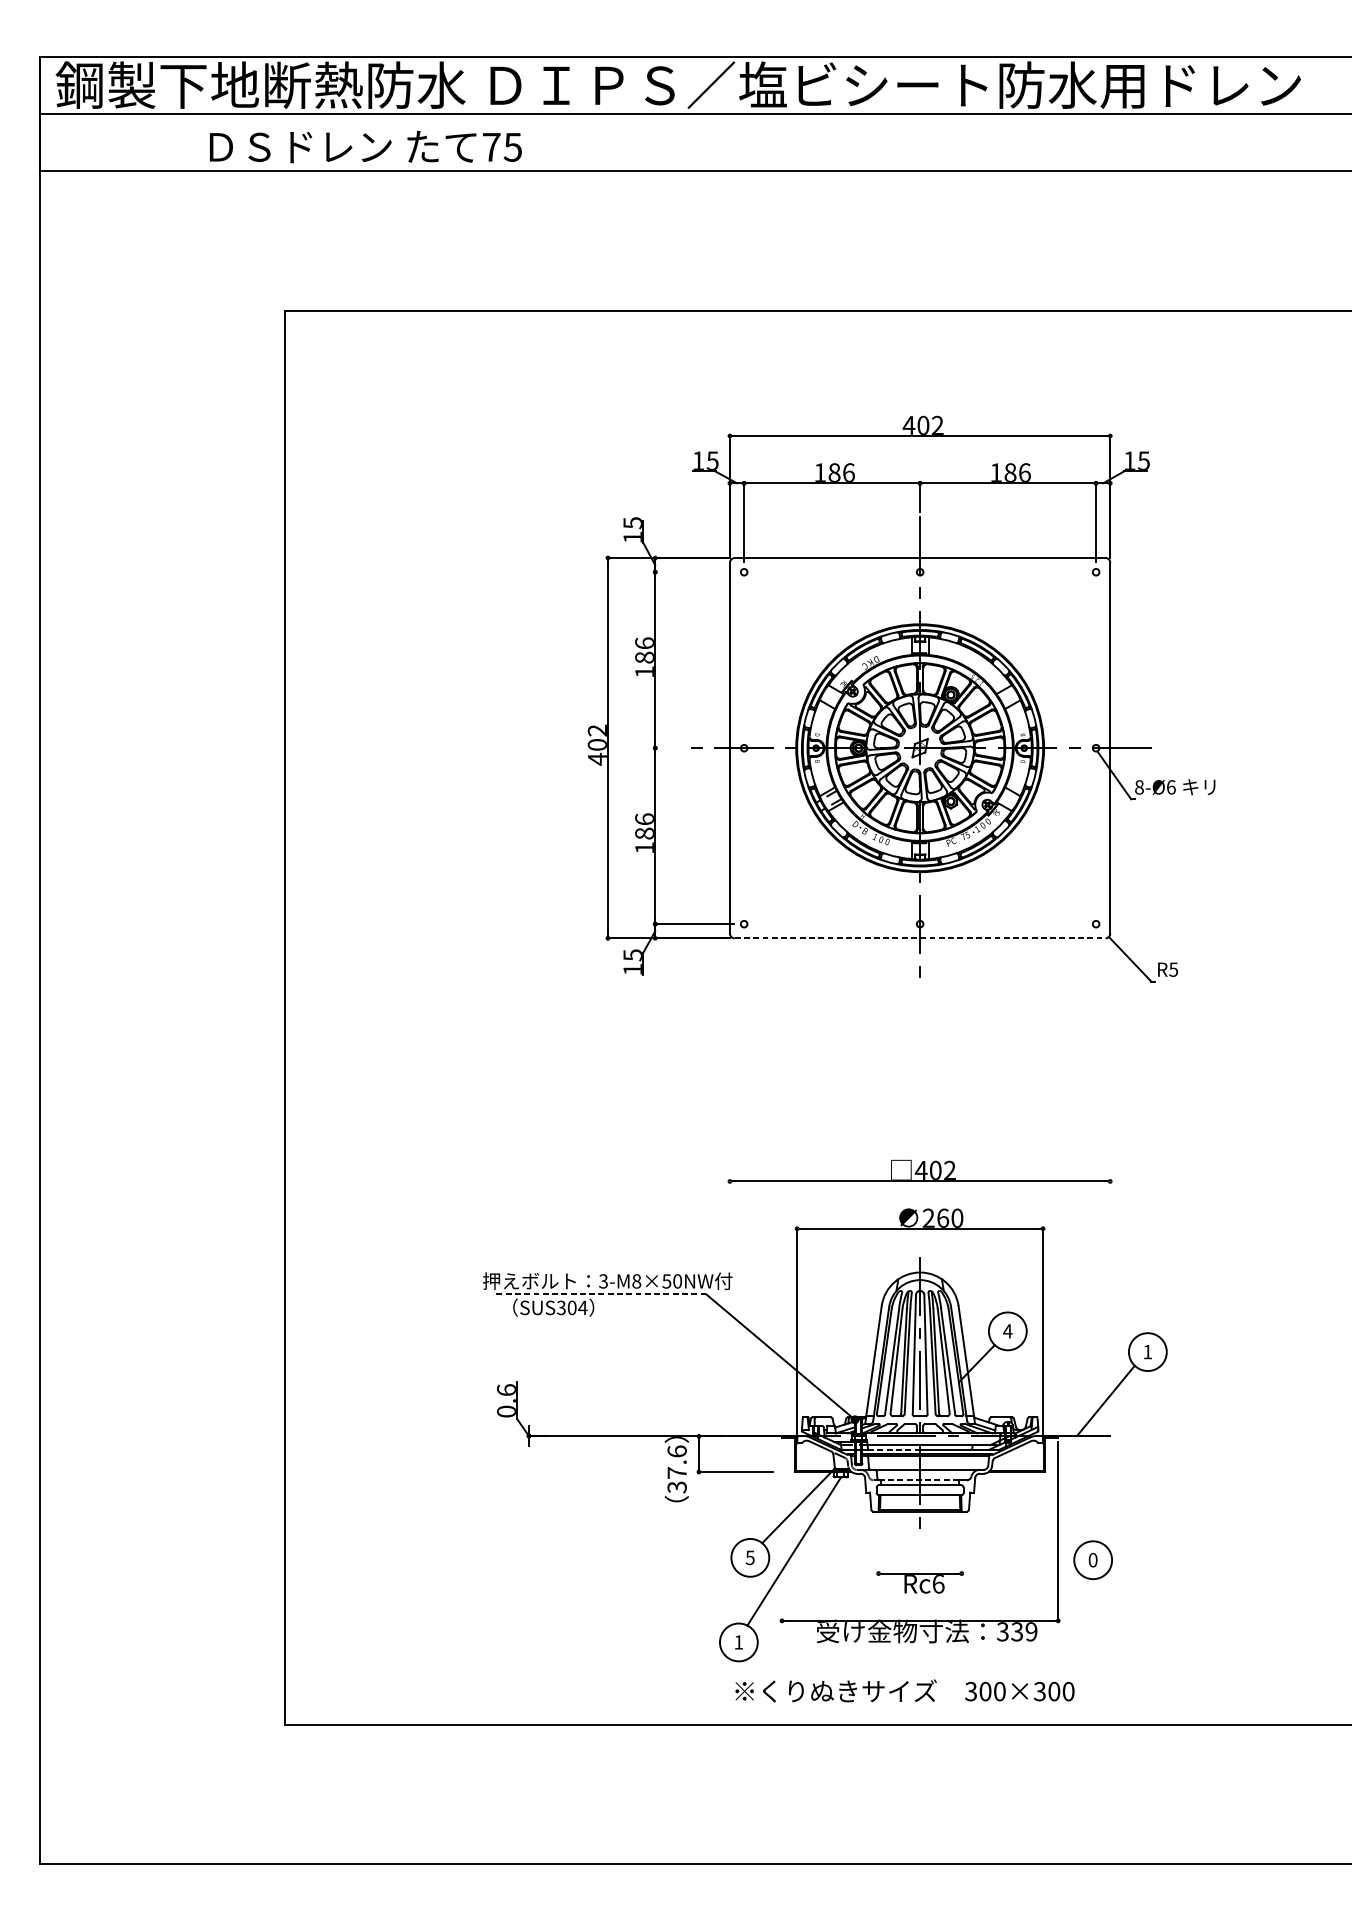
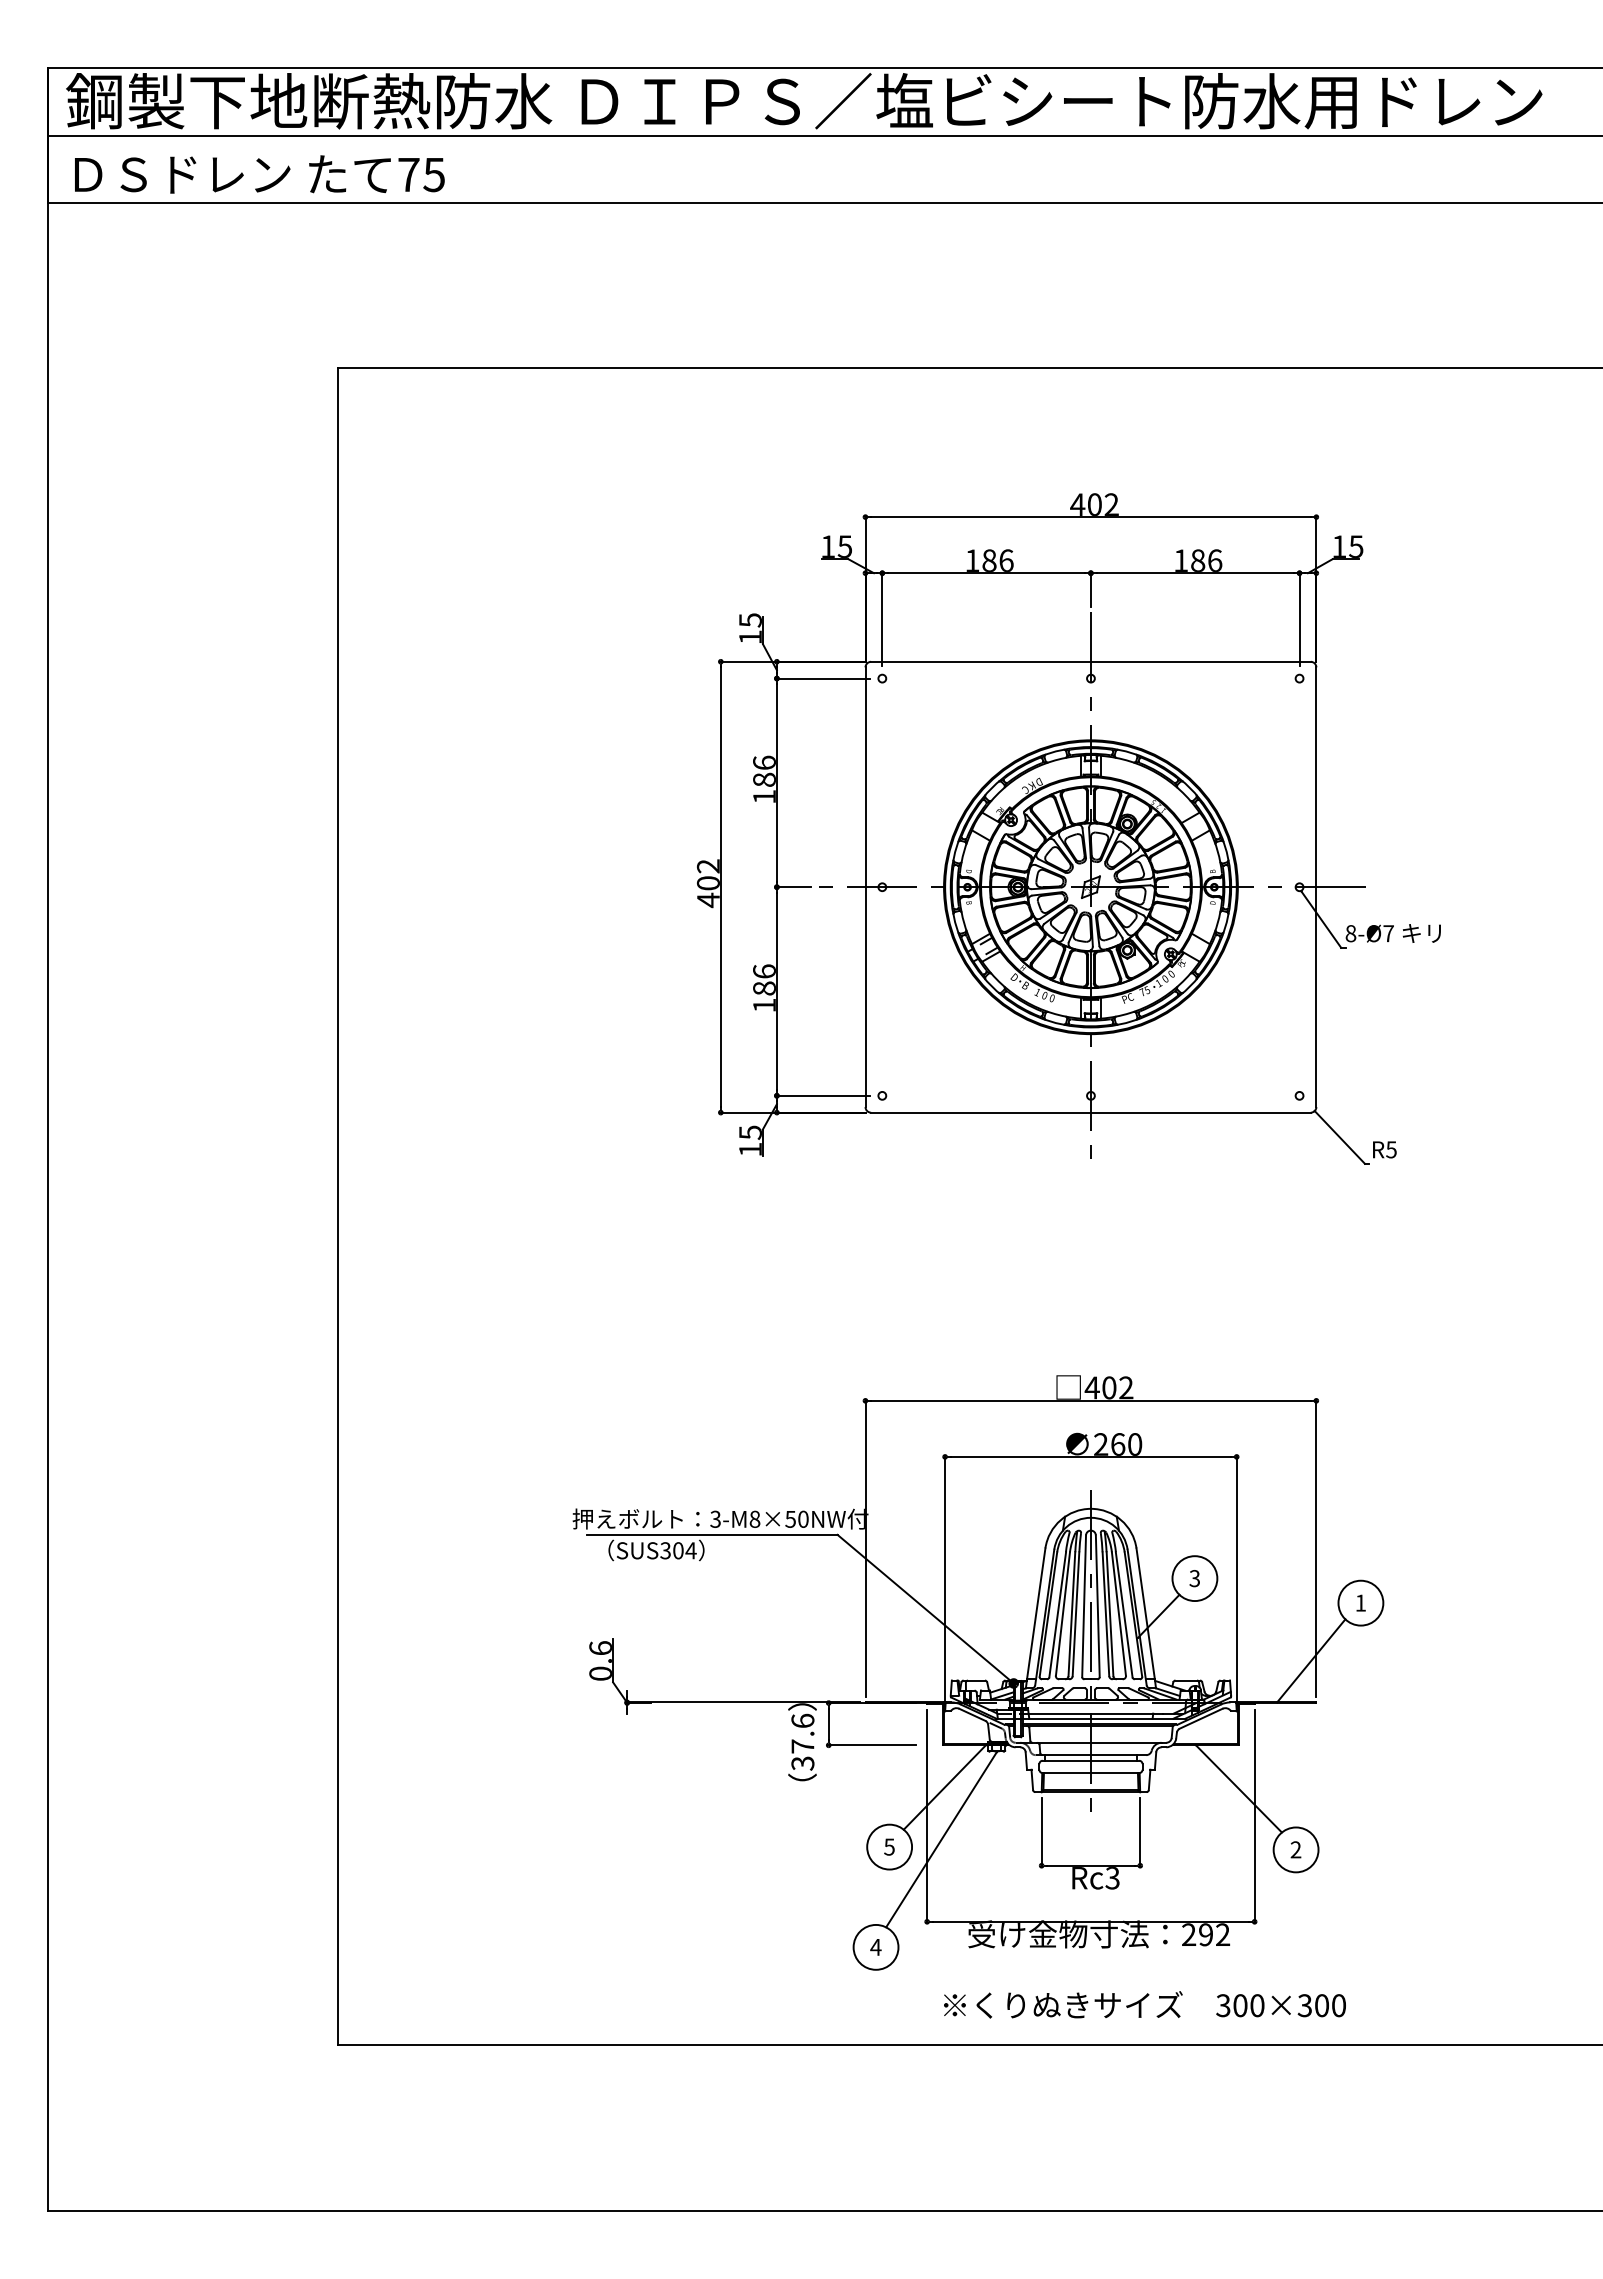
text: (365, 147) -> (259, 174), moved
line: (693, 572) -> (822, 678), added
line: (669, 748) -> (793, 887), added
text: (1171, 787) -> (1388, 933), 8-Ø6 -> 8-Ø7
line: (919, 938) -> (1090, 1112), dashed -> solid
line: (600, 1294) -> (711, 1534), dashed -> solid
line: (729, 1305) -> (865, 1548), added
line: (1110, 1305) -> (1316, 1548), added
text: (1007, 1331) -> (1194, 1578), 4 -> 3
line: (894, 1449) -> (1060, 1718), dashed -> solid
line: (919, 1480) -> (1090, 1755), dashed -> solid
line: (1044, 1508) -> (1238, 1788), added
line: (782, 1531) -> (927, 1815), added
line: (878, 1544) -> (1041, 1831), added
line: (961, 1544) -> (1140, 1831), added
text: (1092, 1559) -> (1295, 1849), 0 -> 2
text: (938, 1584) -> (1112, 1878), Rc6 -> Rc3
text: (1016, 1631) -> (1205, 1934), 339 -> 292
text: (738, 1642) -> (875, 1947), 1 -> 4
text: (904, 1690) -> (1144, 2004), moved

